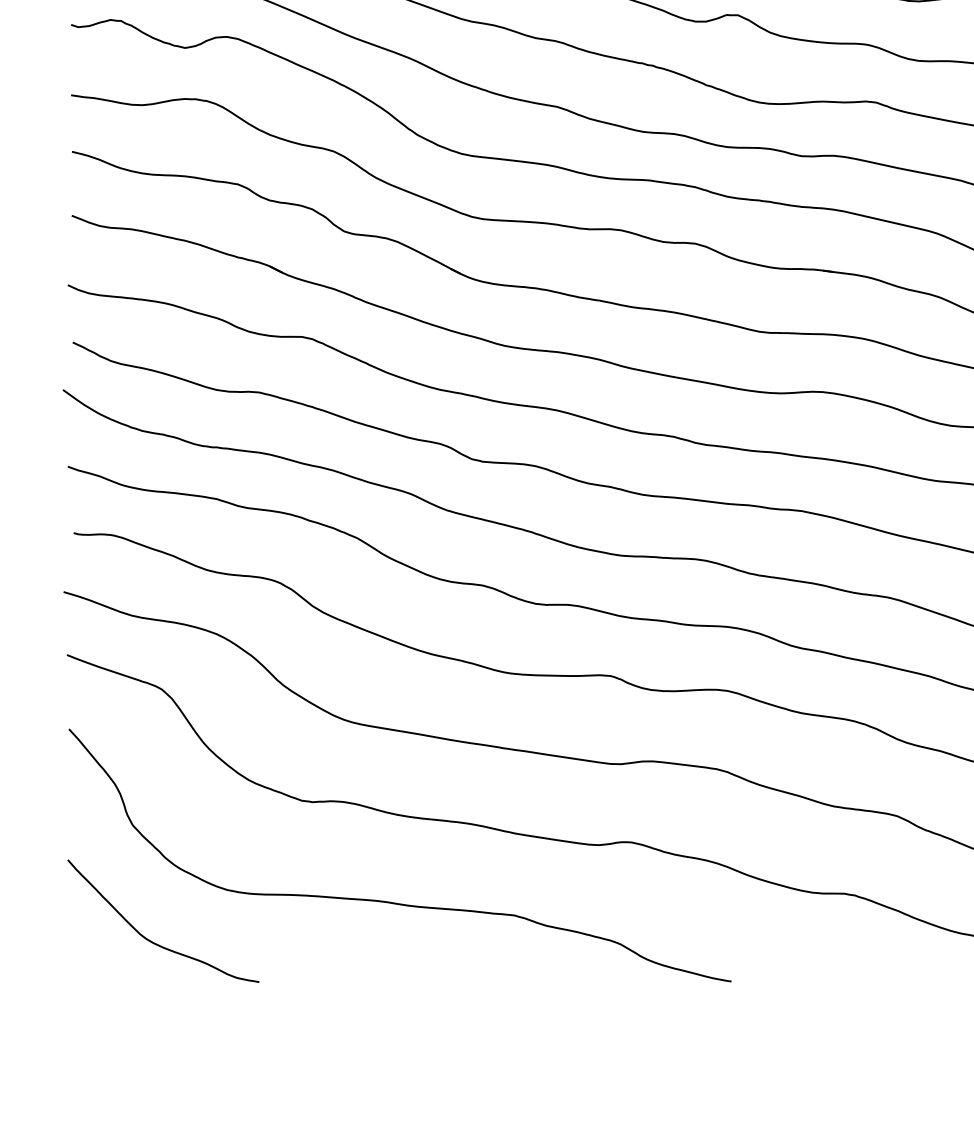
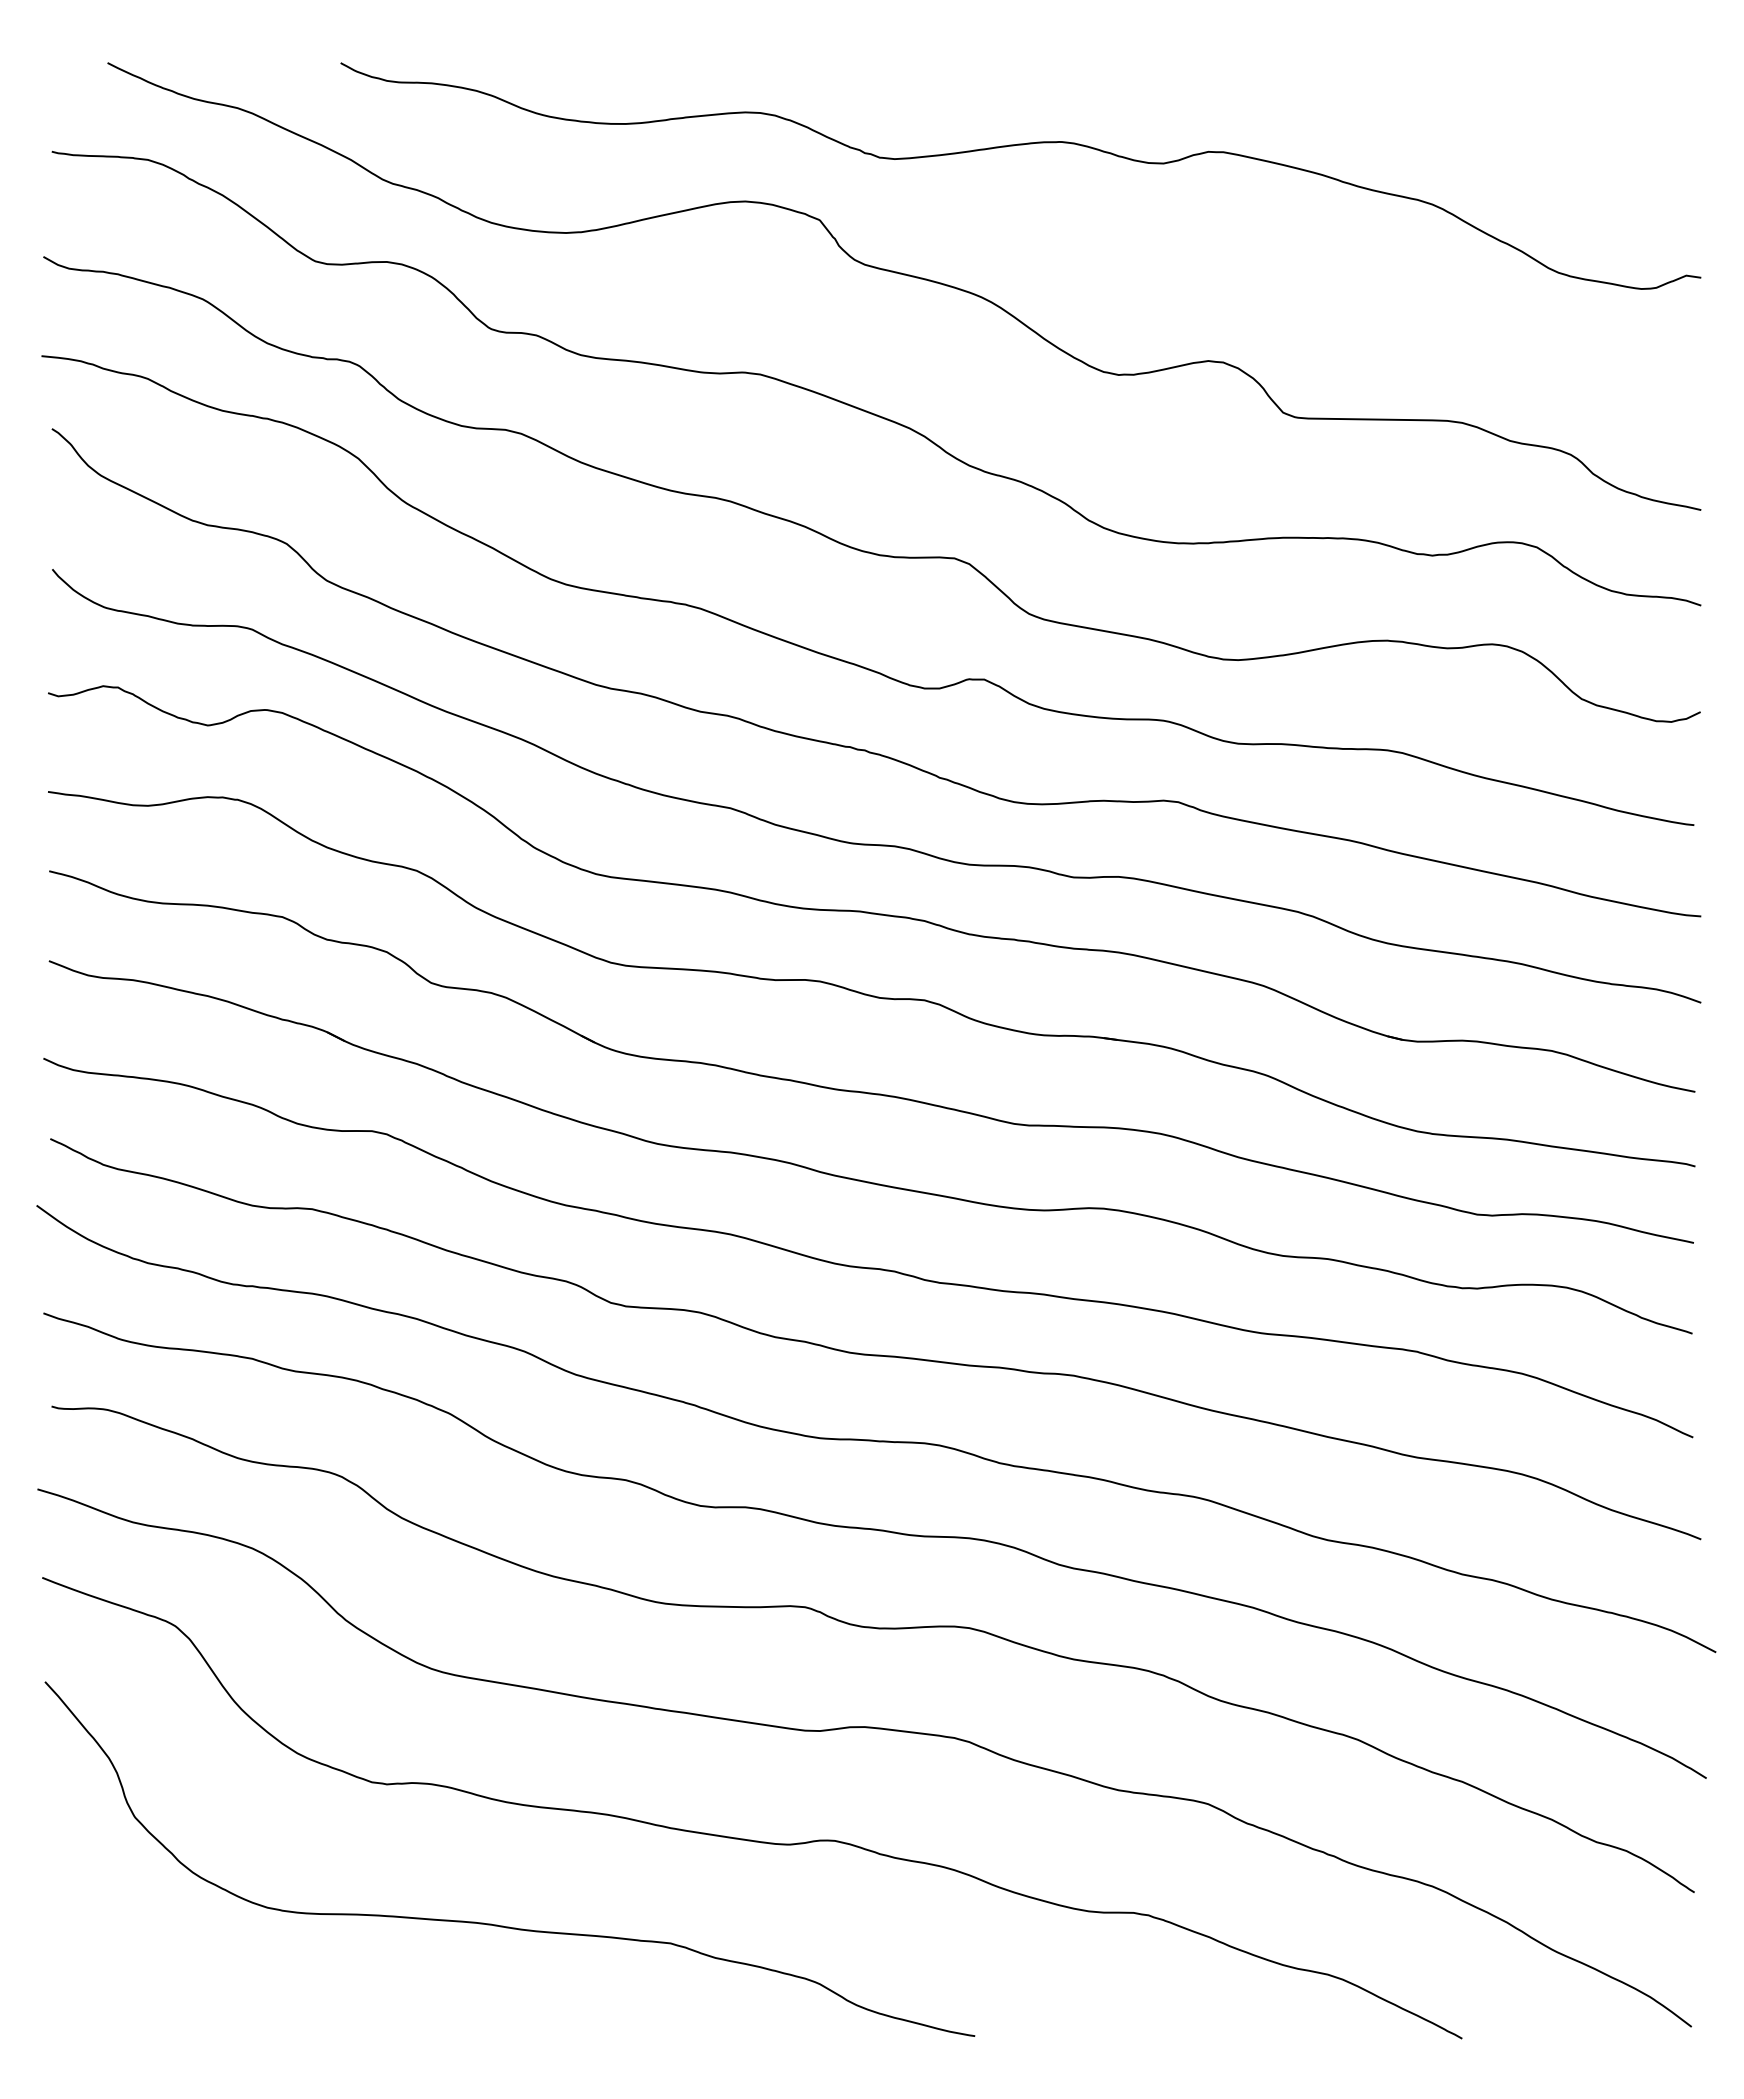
curve: (151, 941) -> (161, 1979), removed

